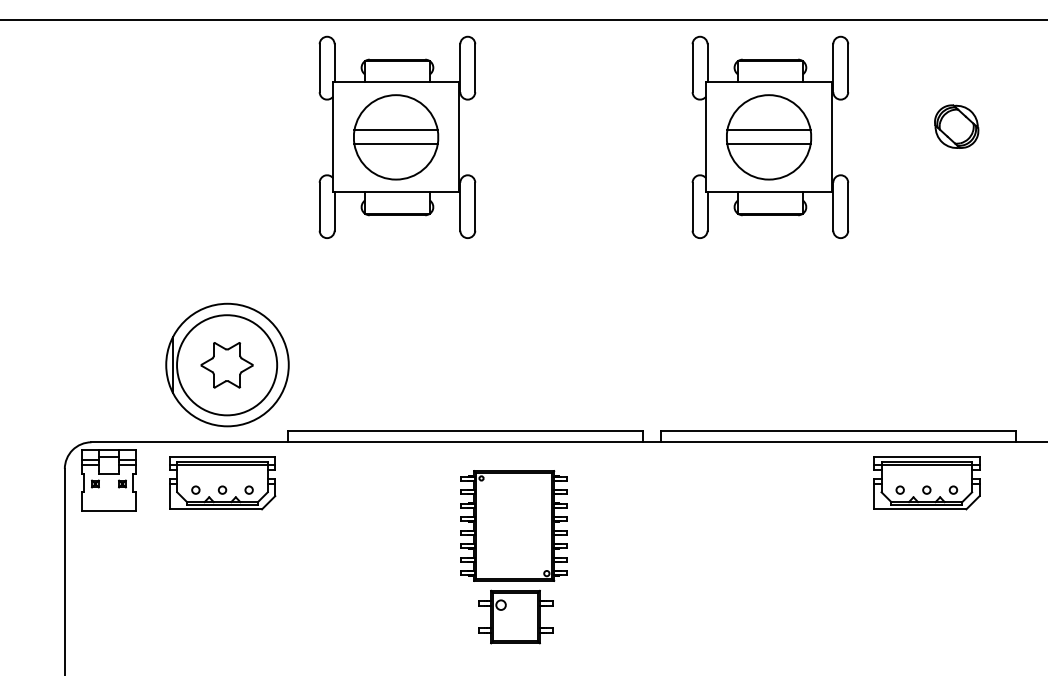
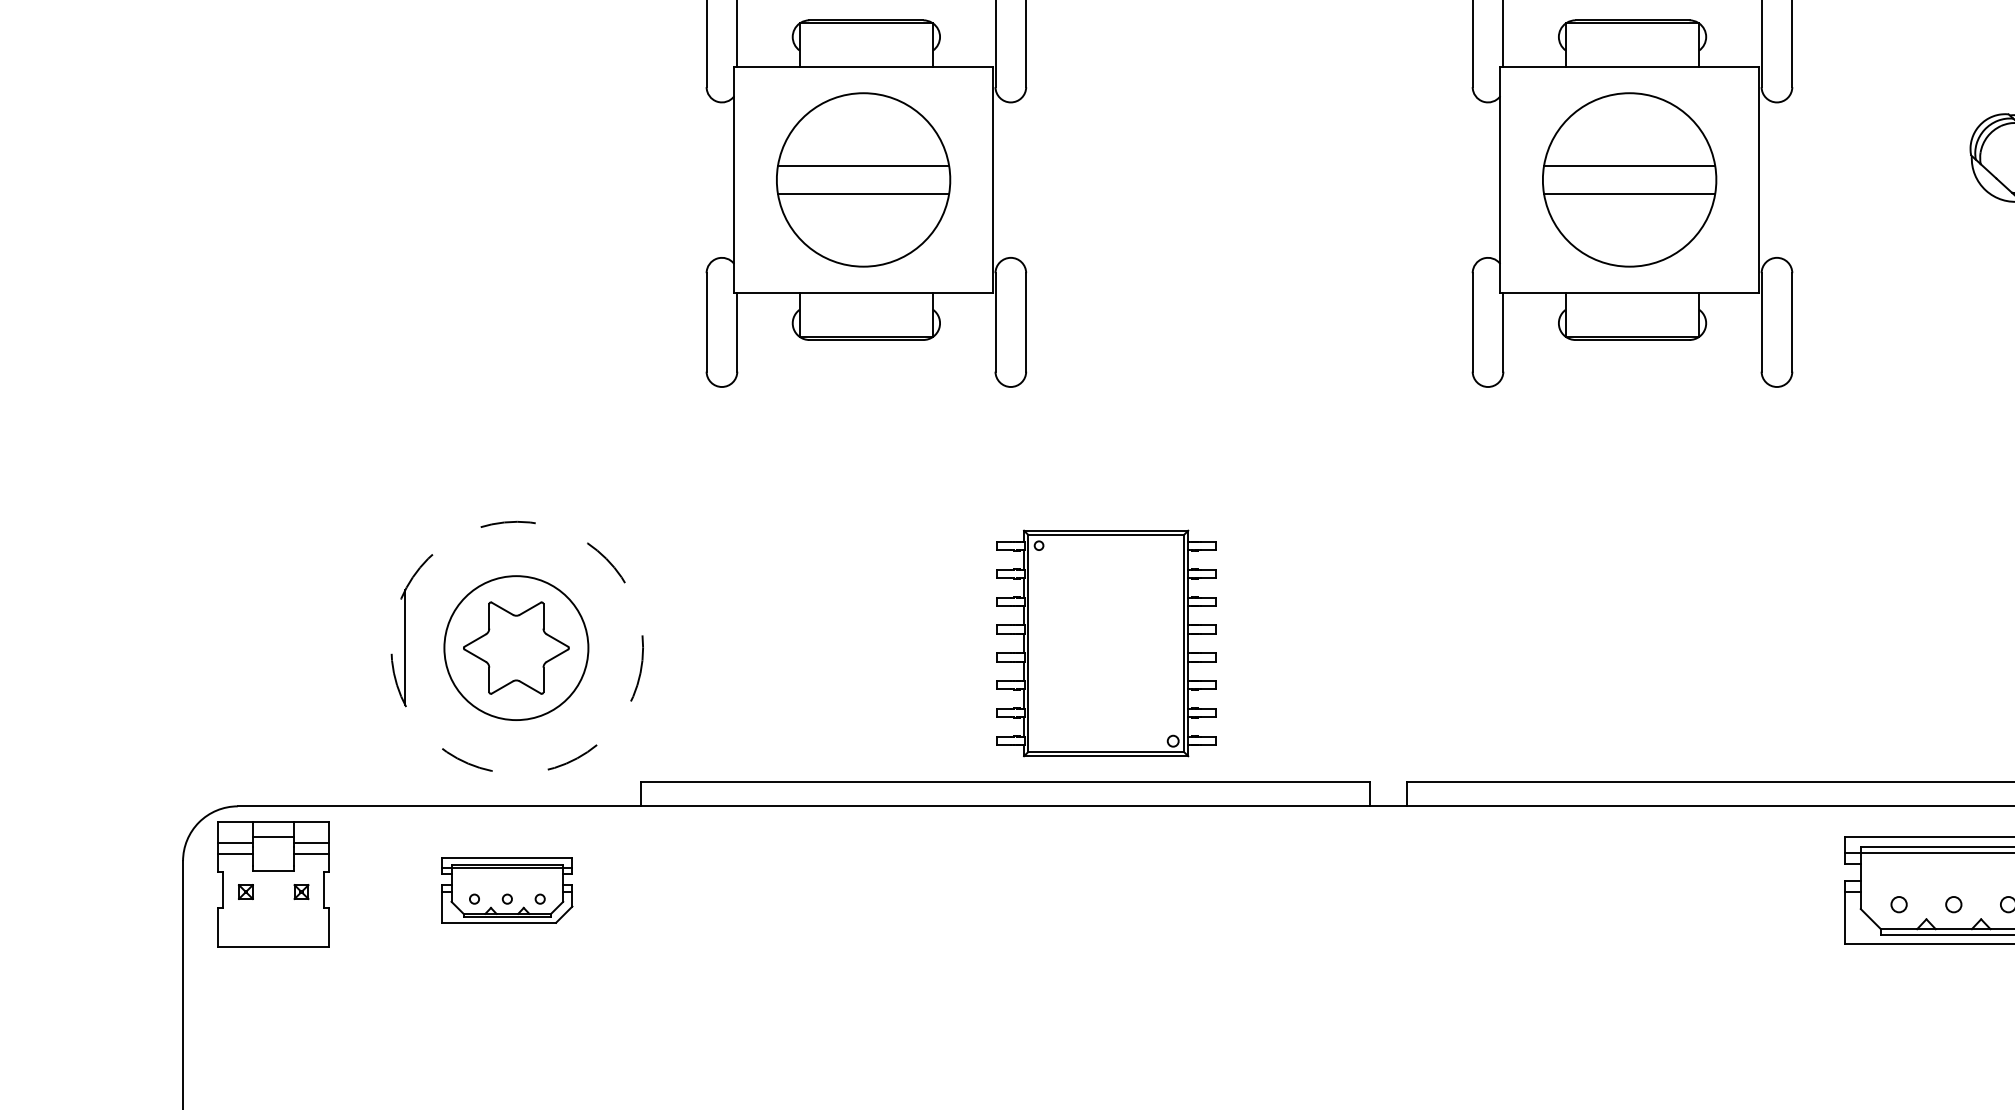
circle: (227, 364) -> (517, 646), solid -> dashed
circle: (227, 365) -> (517, 648), size x0.7
part: (222, 483) -> (506, 890), size x0.6
part: (513, 525) -> (1104, 642), moved

